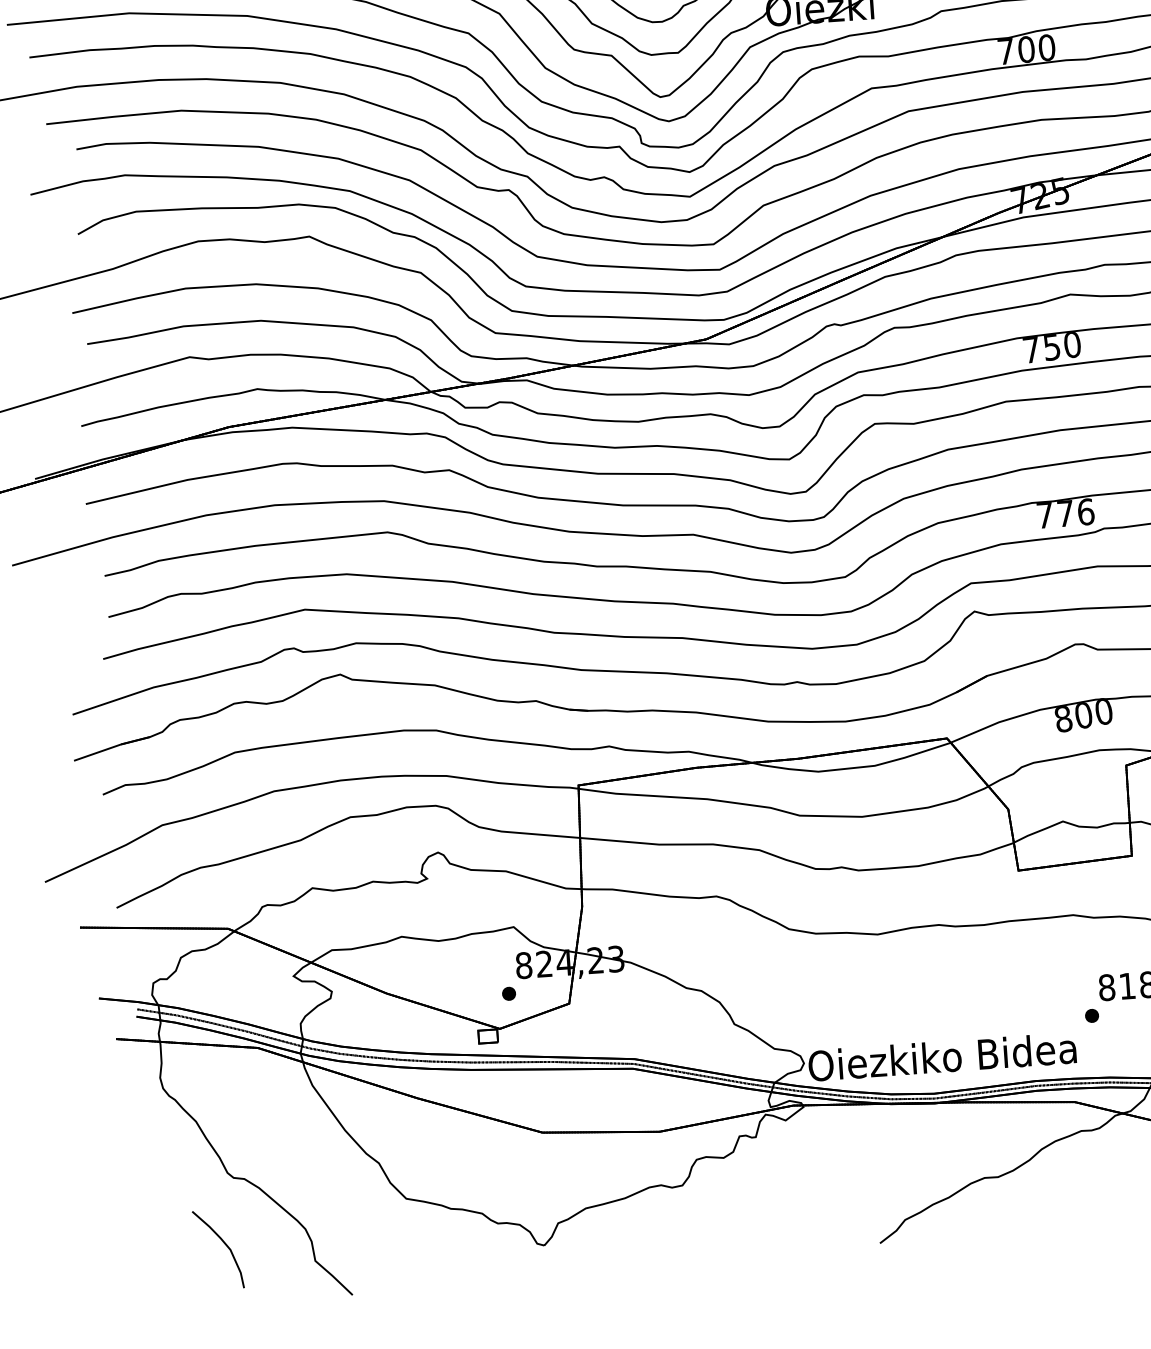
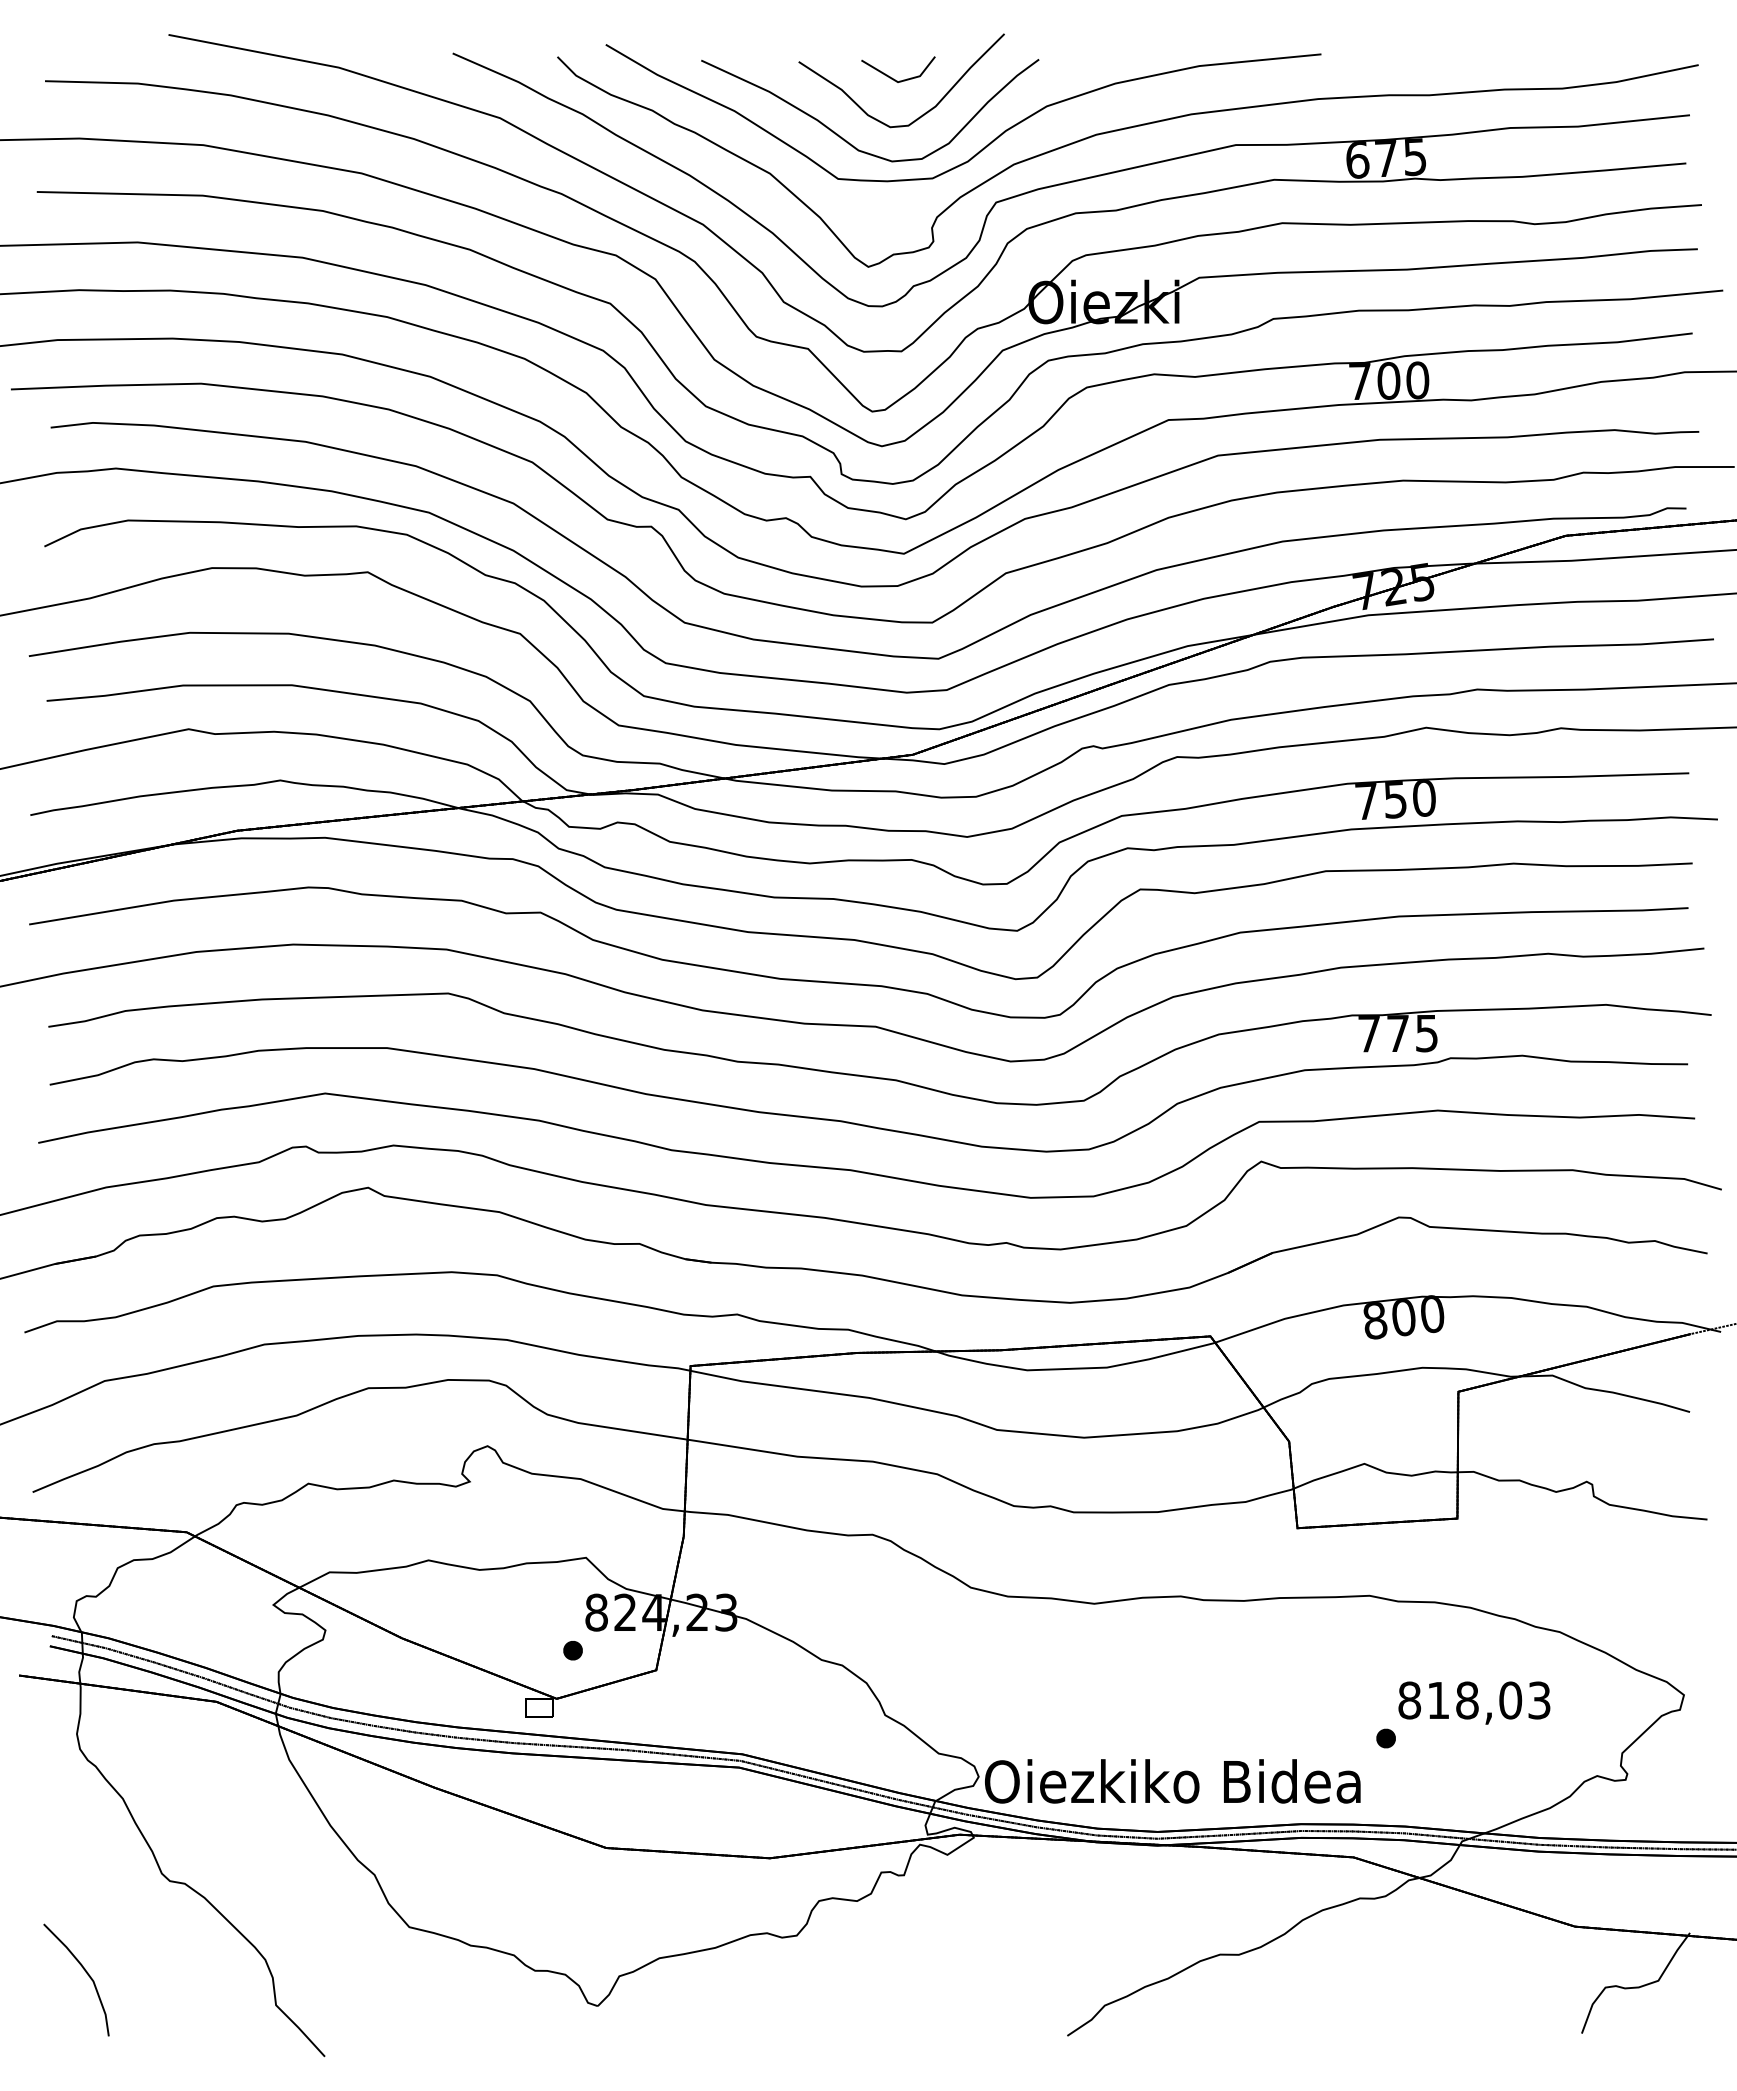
text: (1085, 512) -> (1426, 1033), 776 -> 775
curve: (224, 1243) -> (85, 1972), moved

